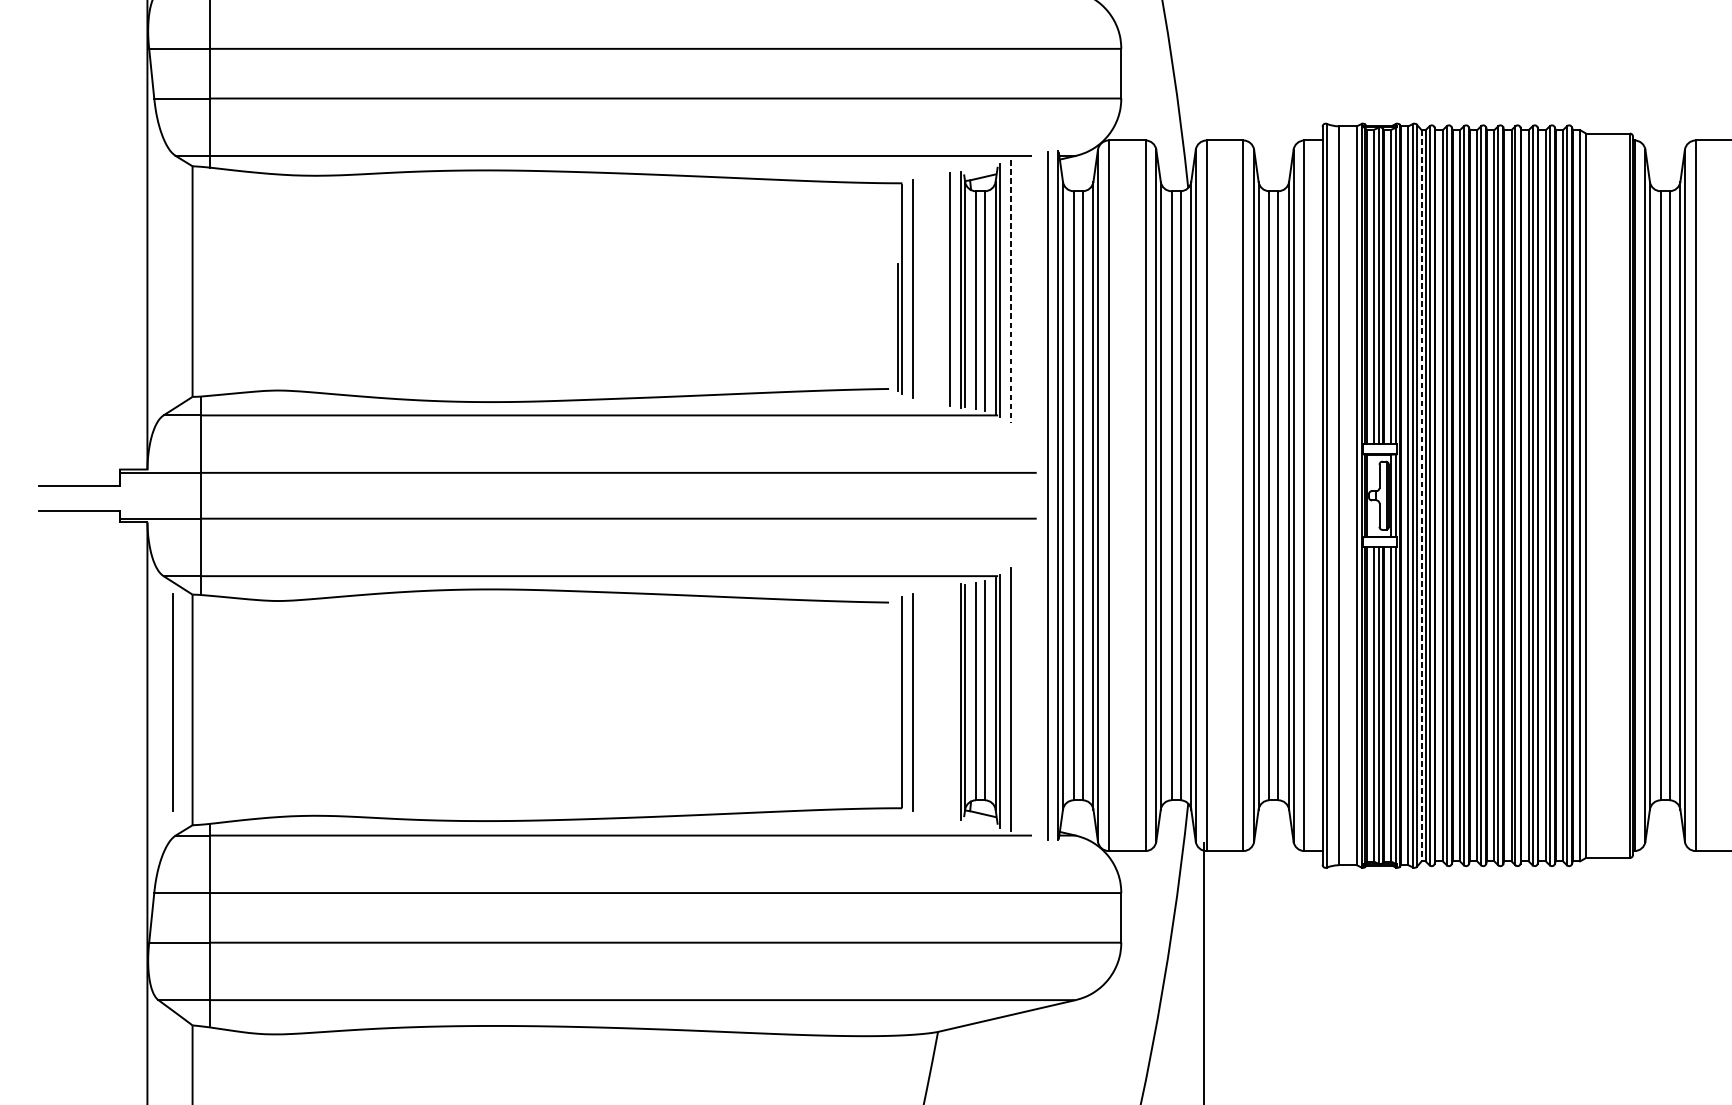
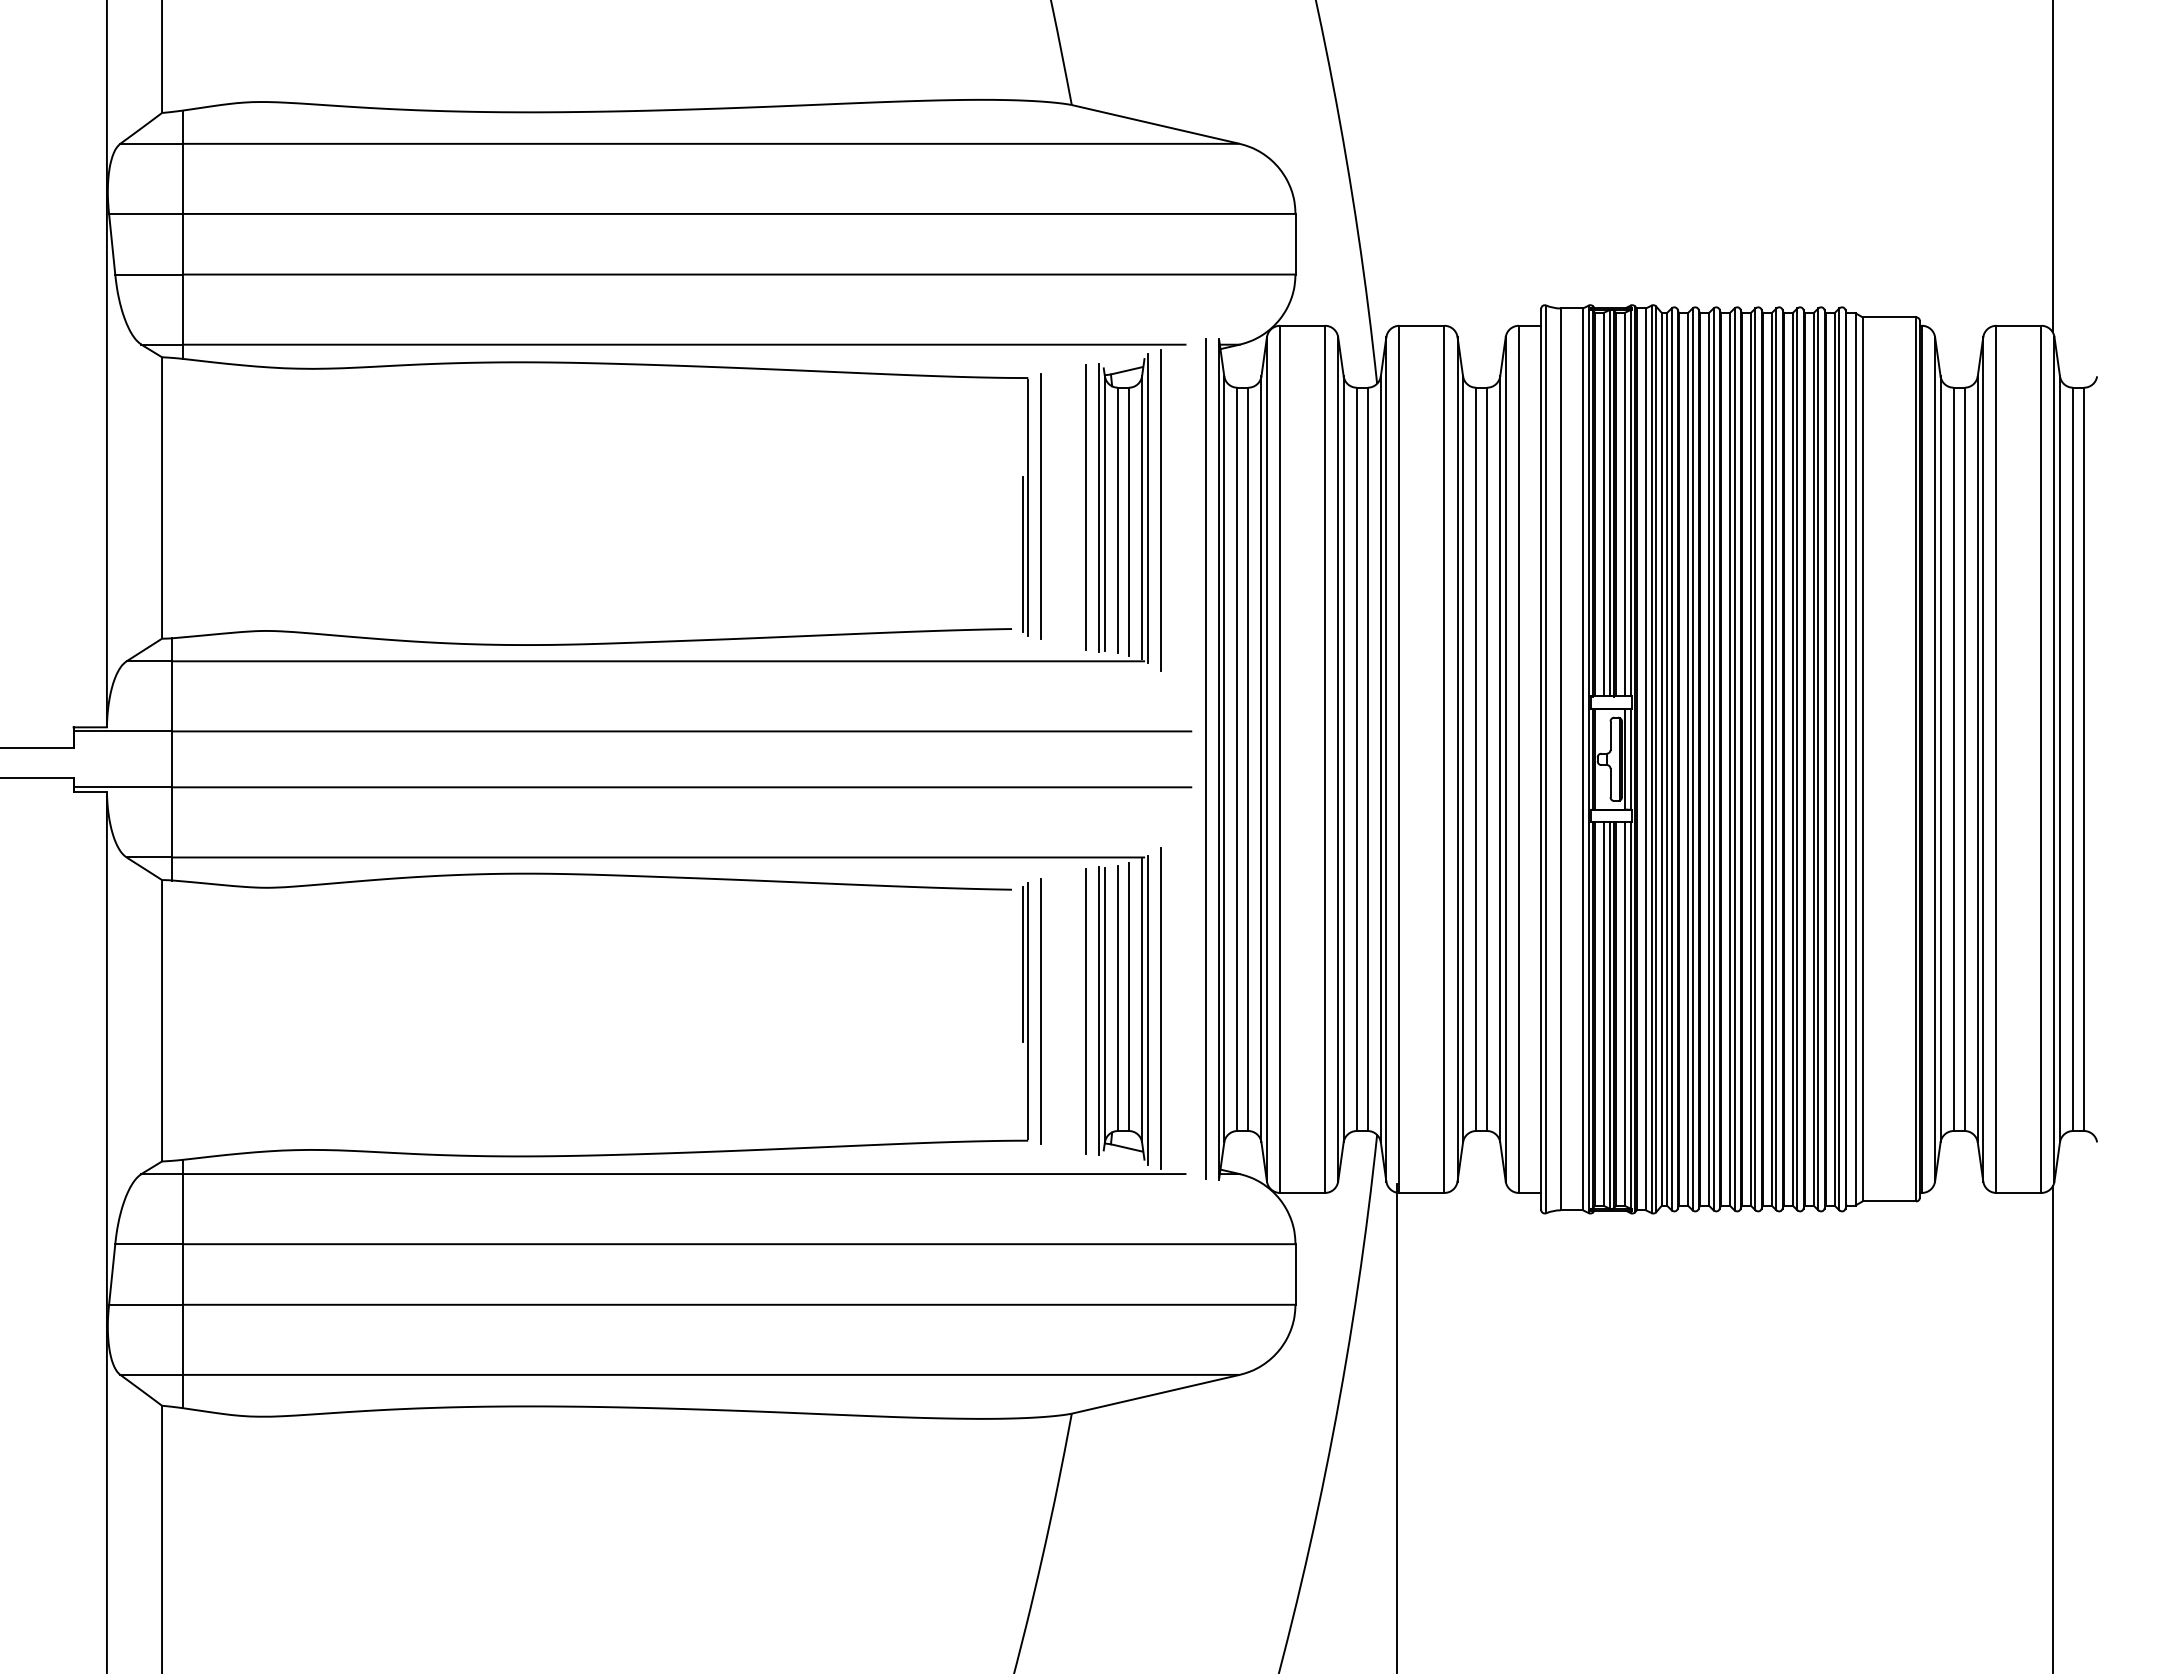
line: (1010, 291) -> (1160, 510), dashed -> solid
line: (1422, 495) -> (1662, 759), dashed -> solid
line: (897, 663) -> (1022, 963), added
line: (172, 702) -> (137, 1011), removed
line: (949, 702) -> (1085, 1011), added

